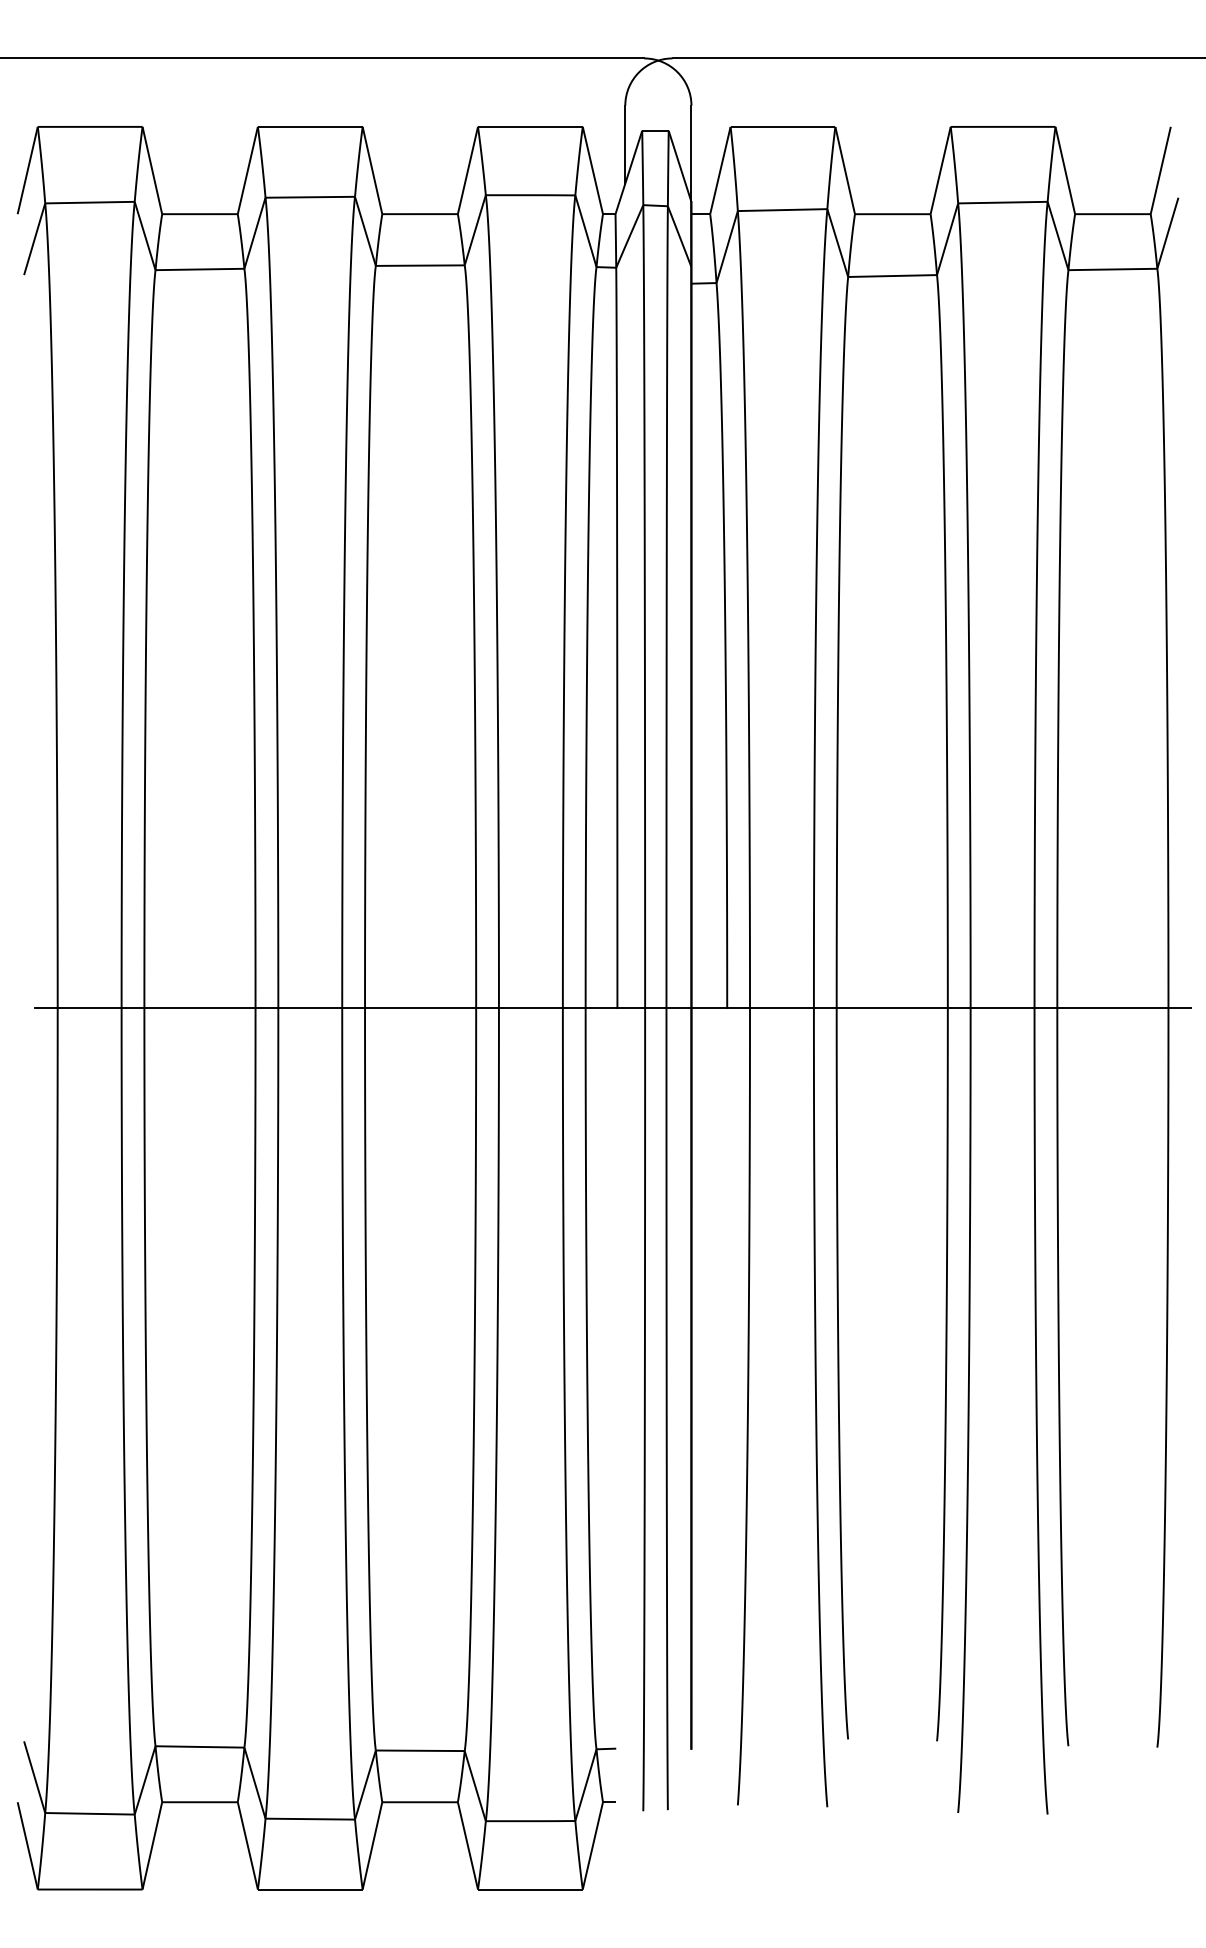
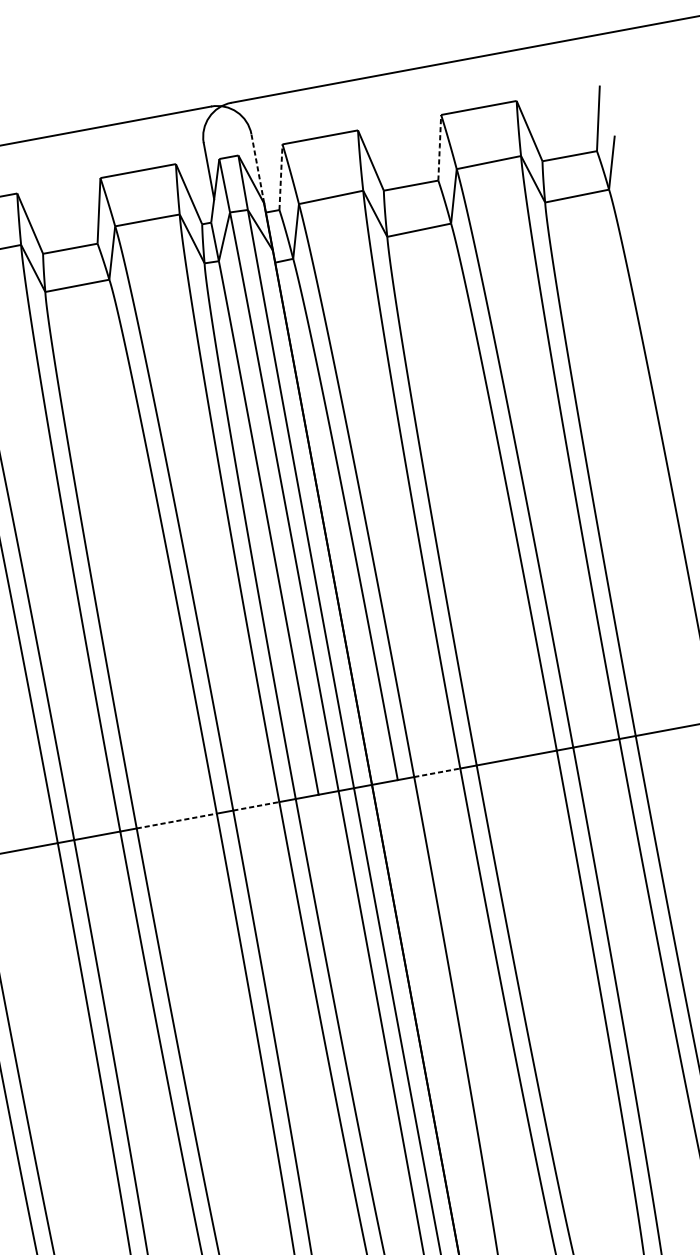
line: (691, 153) -> (257, 168), solid -> dashed
line: (720, 170) -> (281, 177), solid -> dashed
line: (940, 170) -> (439, 147), solid -> dashed
line: (420, 1008) -> (176, 821), solid -> dashed
line: (530, 1008) -> (256, 806), solid -> dashed
line: (781, 1008) -> (436, 773), solid -> dashed

